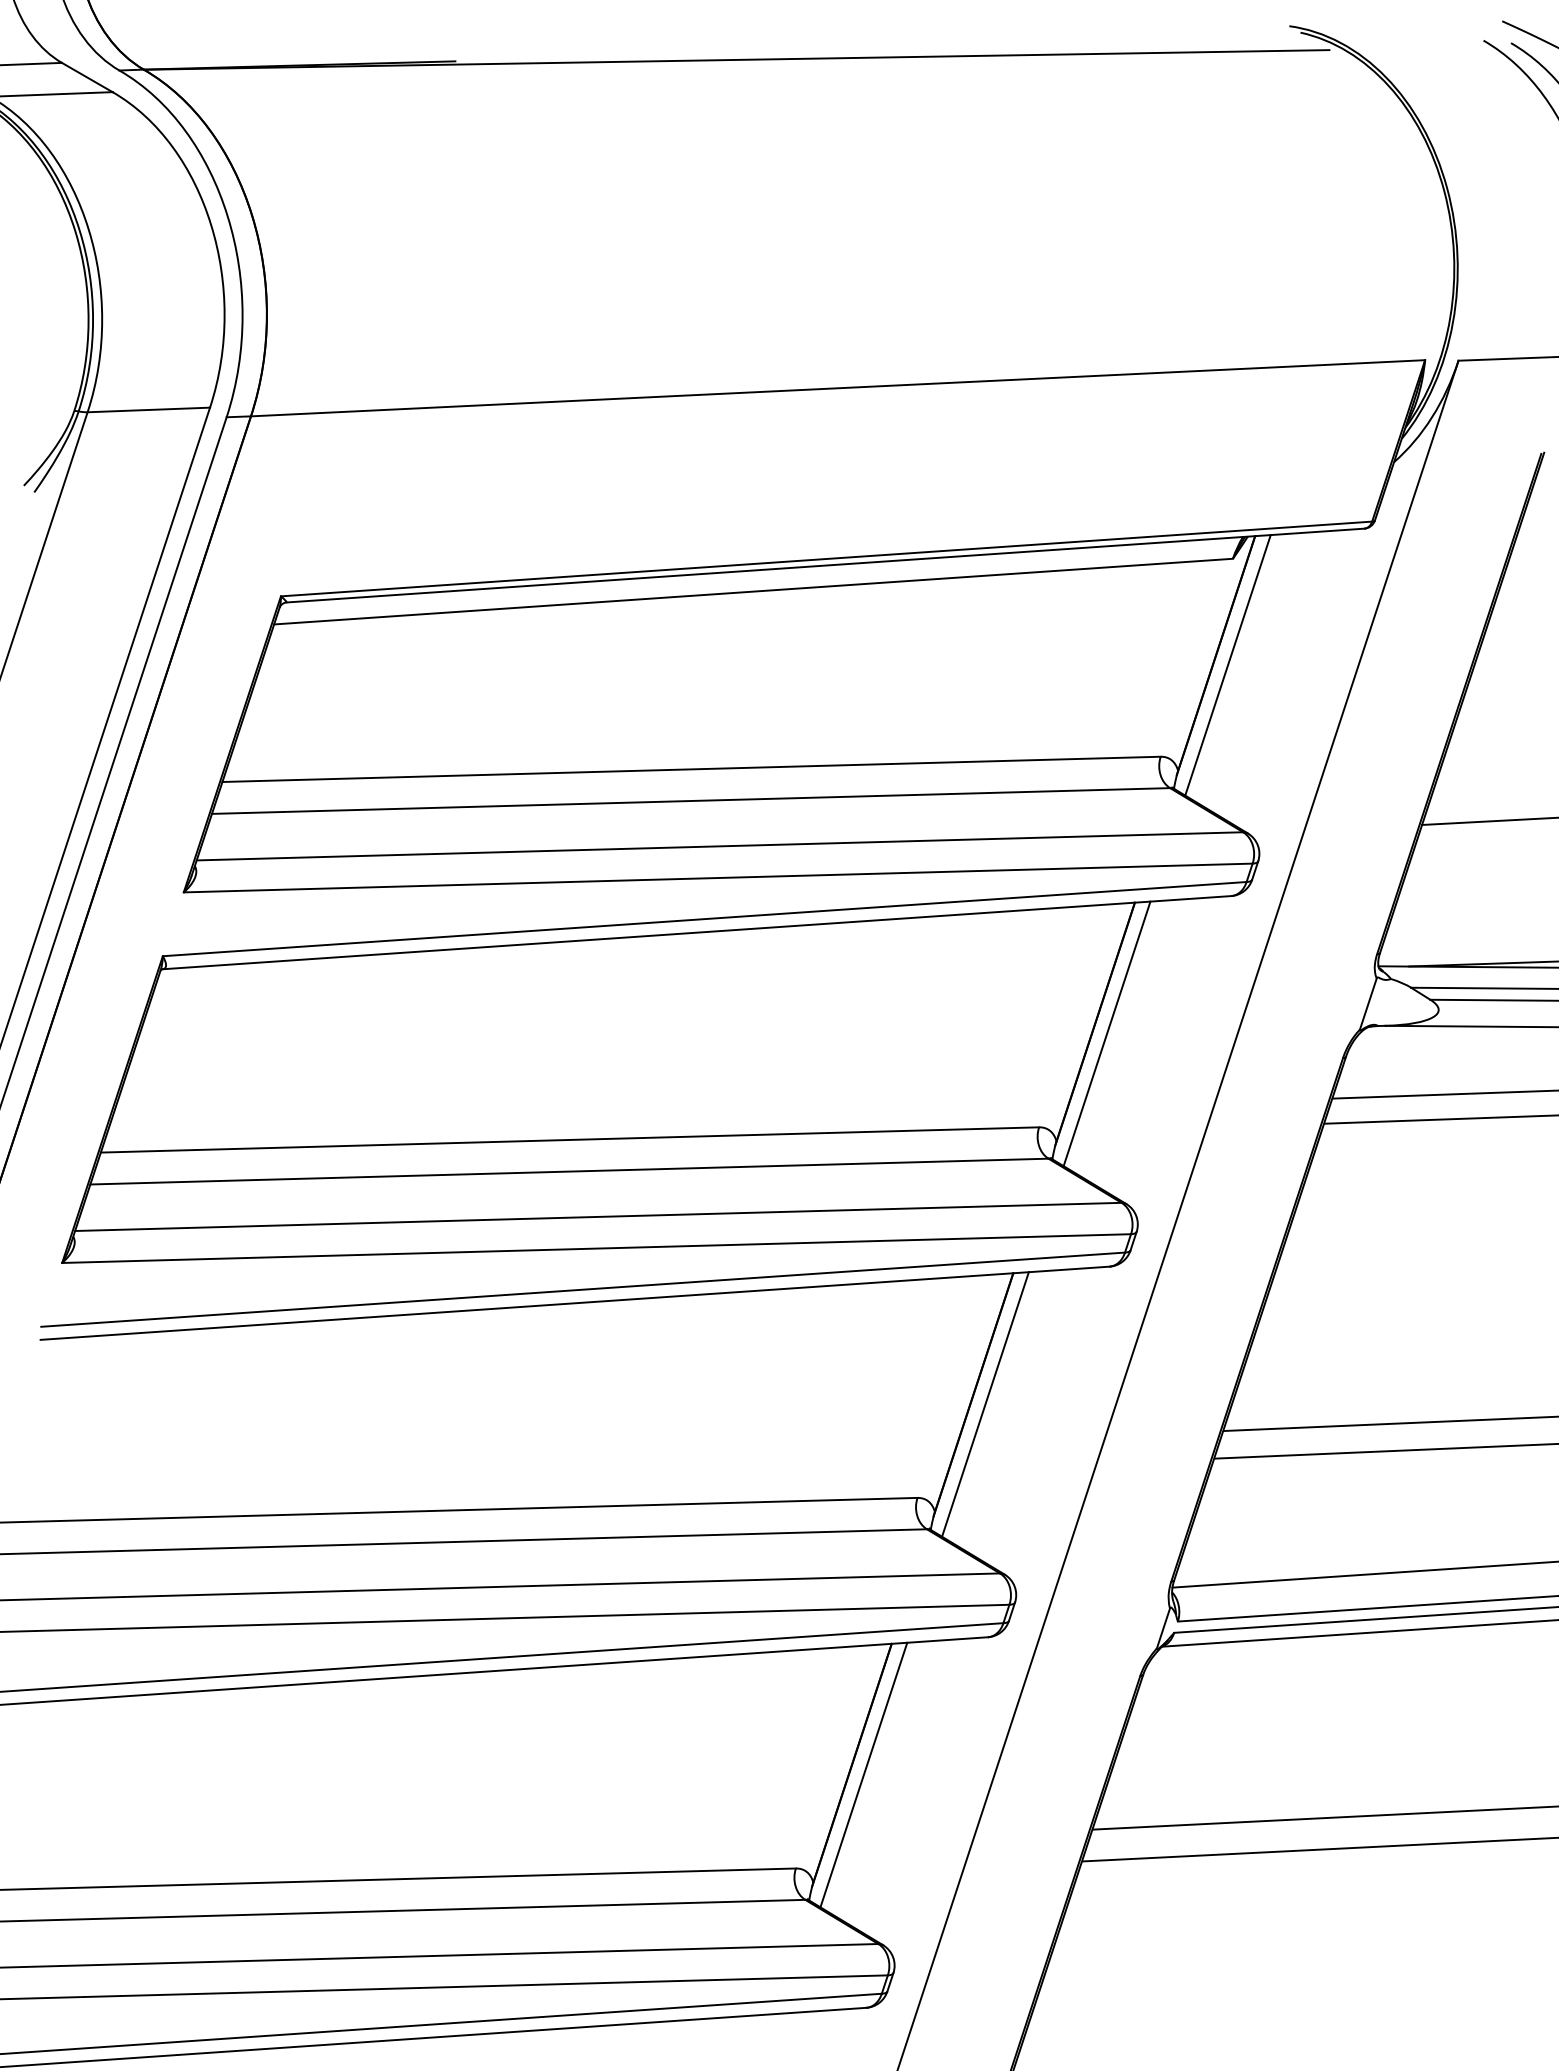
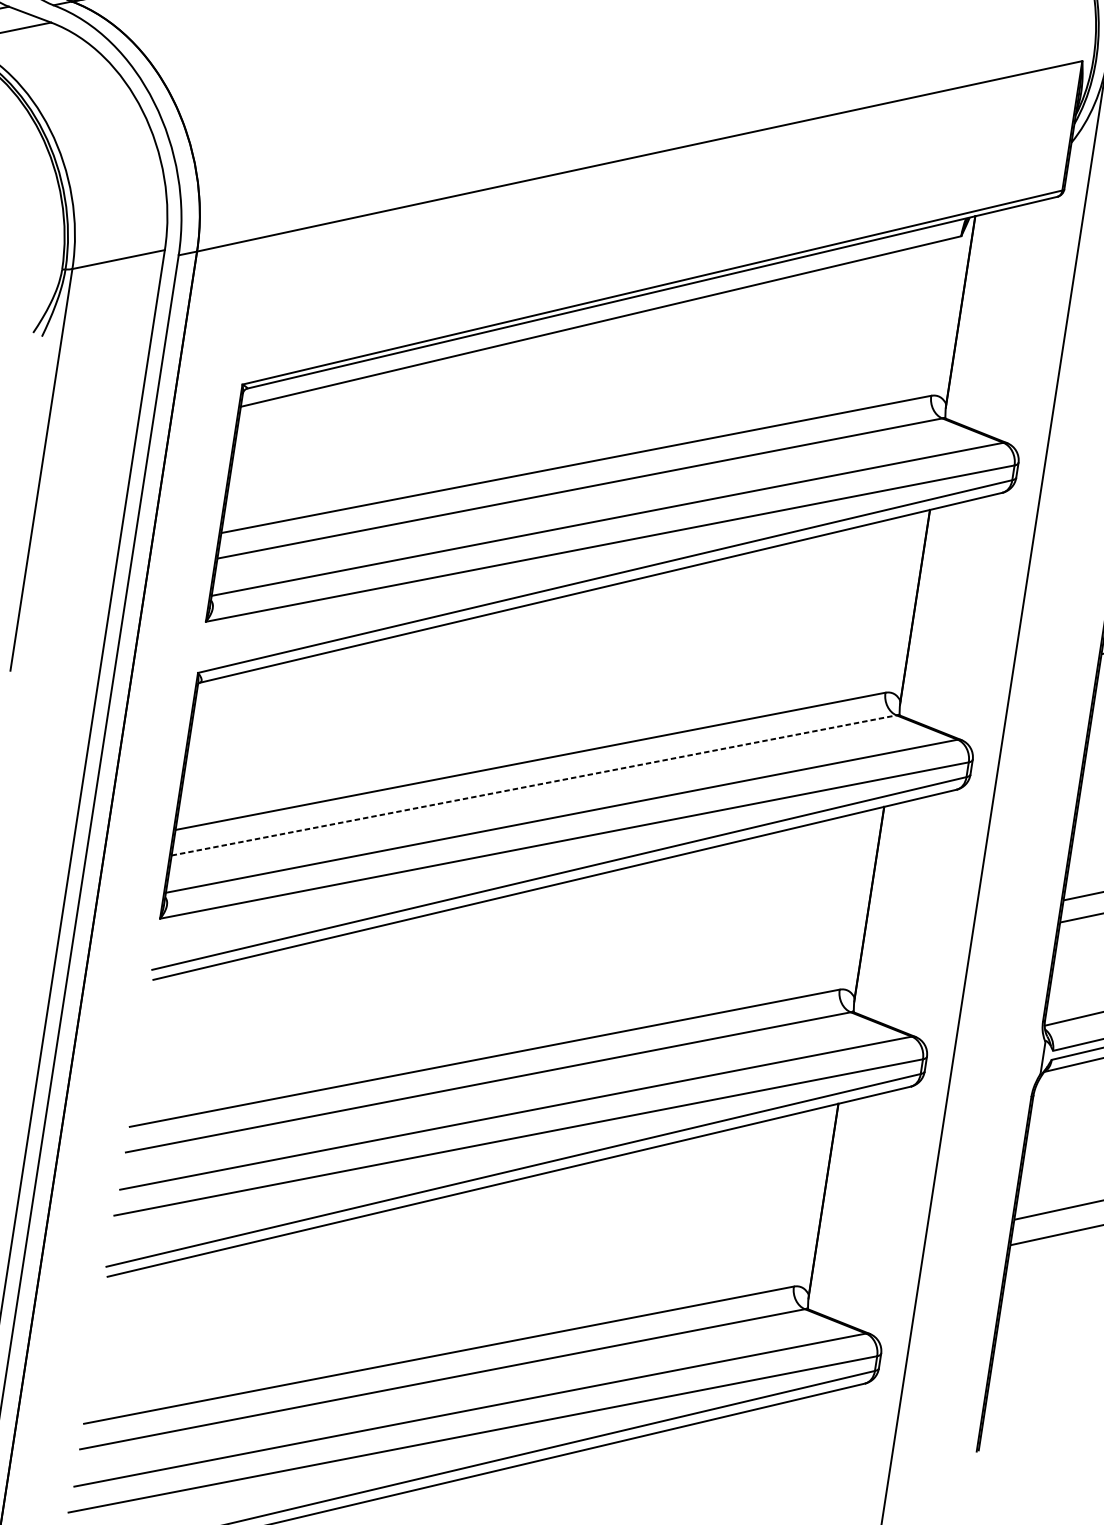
line: (1227, 665) -> (970, 318), removed
line: (1106, 1033) -> (924, 612), removed
line: (569, 1171) -> (534, 785), solid -> dashed
line: (985, 1404) -> (879, 910), removed
line: (863, 1774) -> (833, 1206), removed

